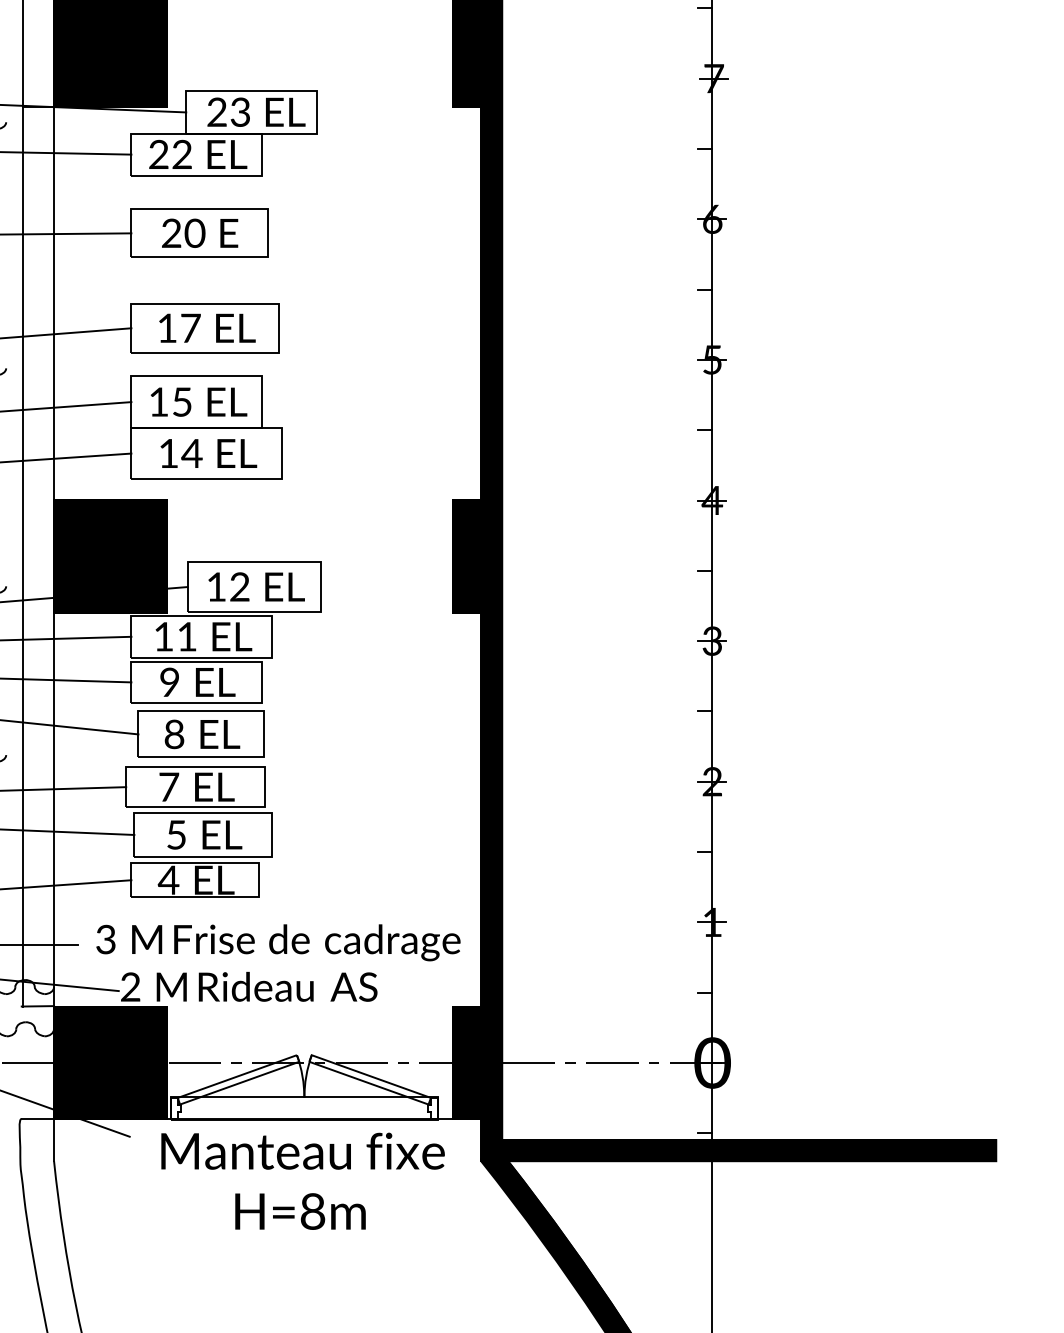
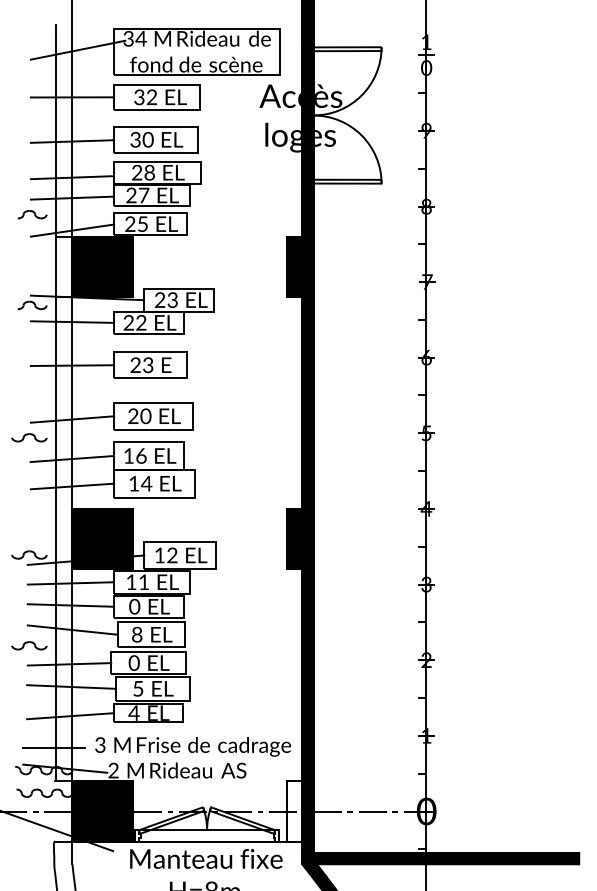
text: (193, 231) -> (147, 364), 20 -> 23
text: (178, 328) -> (139, 416), 17 -> 20
text: (182, 401) -> (141, 455), 15 -> 16
text: (169, 683) -> (134, 607), 9 -> 0
text: (167, 786) -> (133, 662), 7 -> 0
fill: (466, 1063) -> (294, 811), removed

